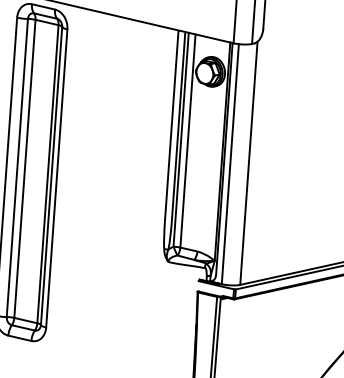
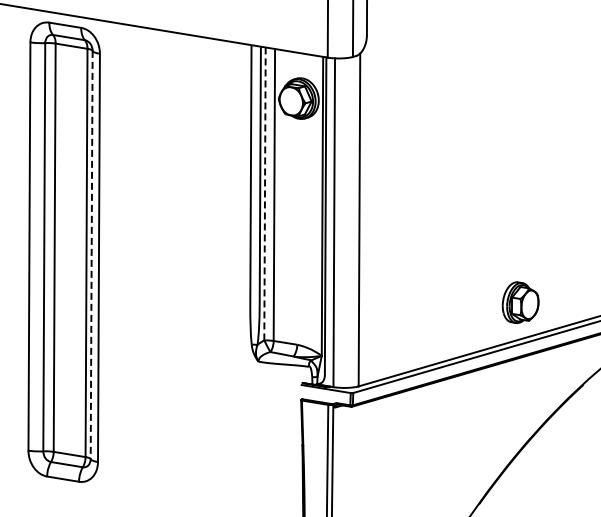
line: (181, 139) -> (265, 193), solid -> dashed
line: (51, 176) -> (91, 255), solid -> dashed

